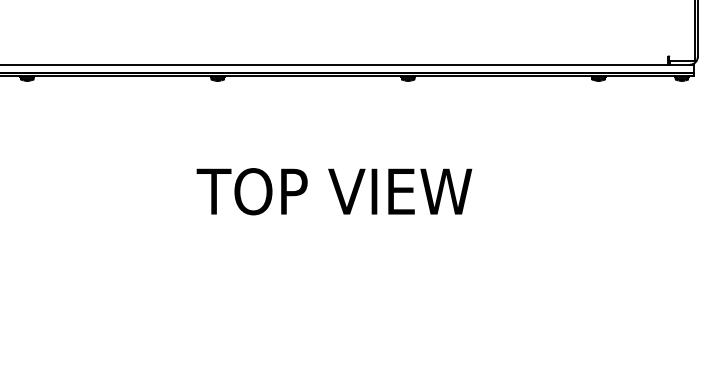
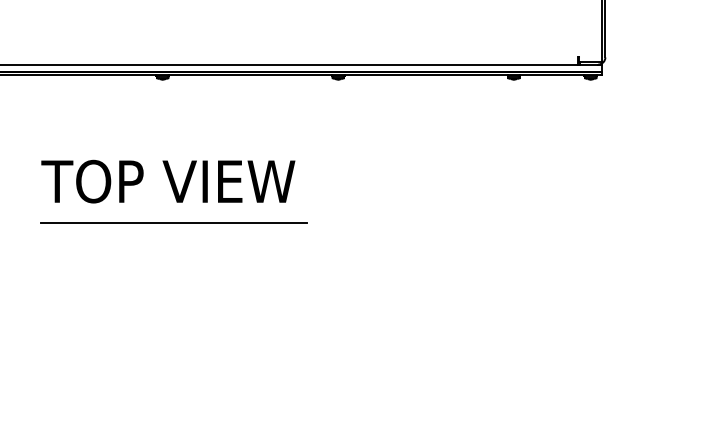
text: (334, 191) -> (168, 181), moved
line: (230, 237) -> (174, 223), added

